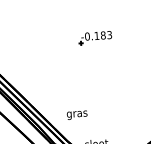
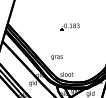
part: (94, 37) -> (69, 26), moved

